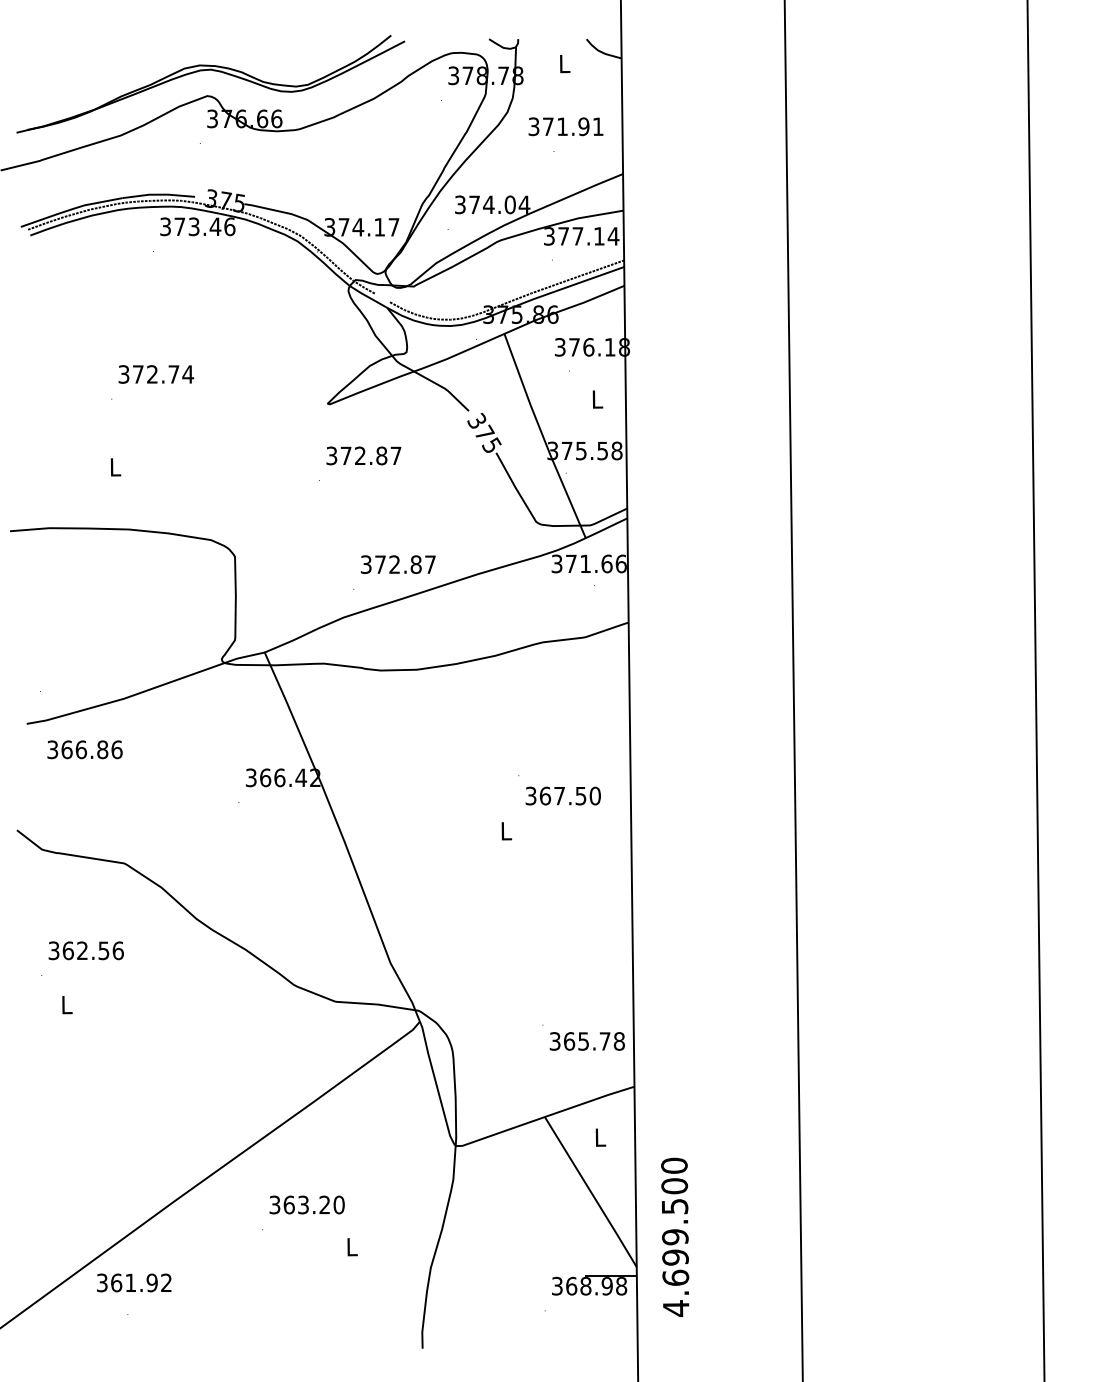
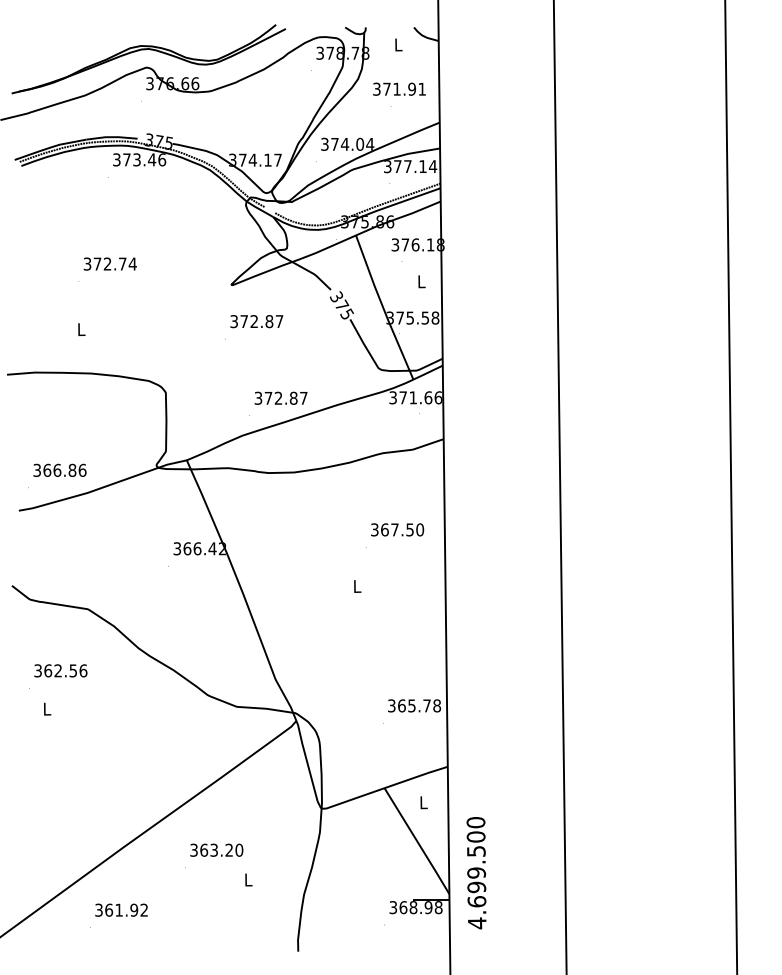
text: (84, 749) -> (59, 470), moved
text: (562, 795) -> (396, 529), moved
text: (586, 1041) -> (413, 705), moved
text: (134, 1282) -> (121, 909), moved

